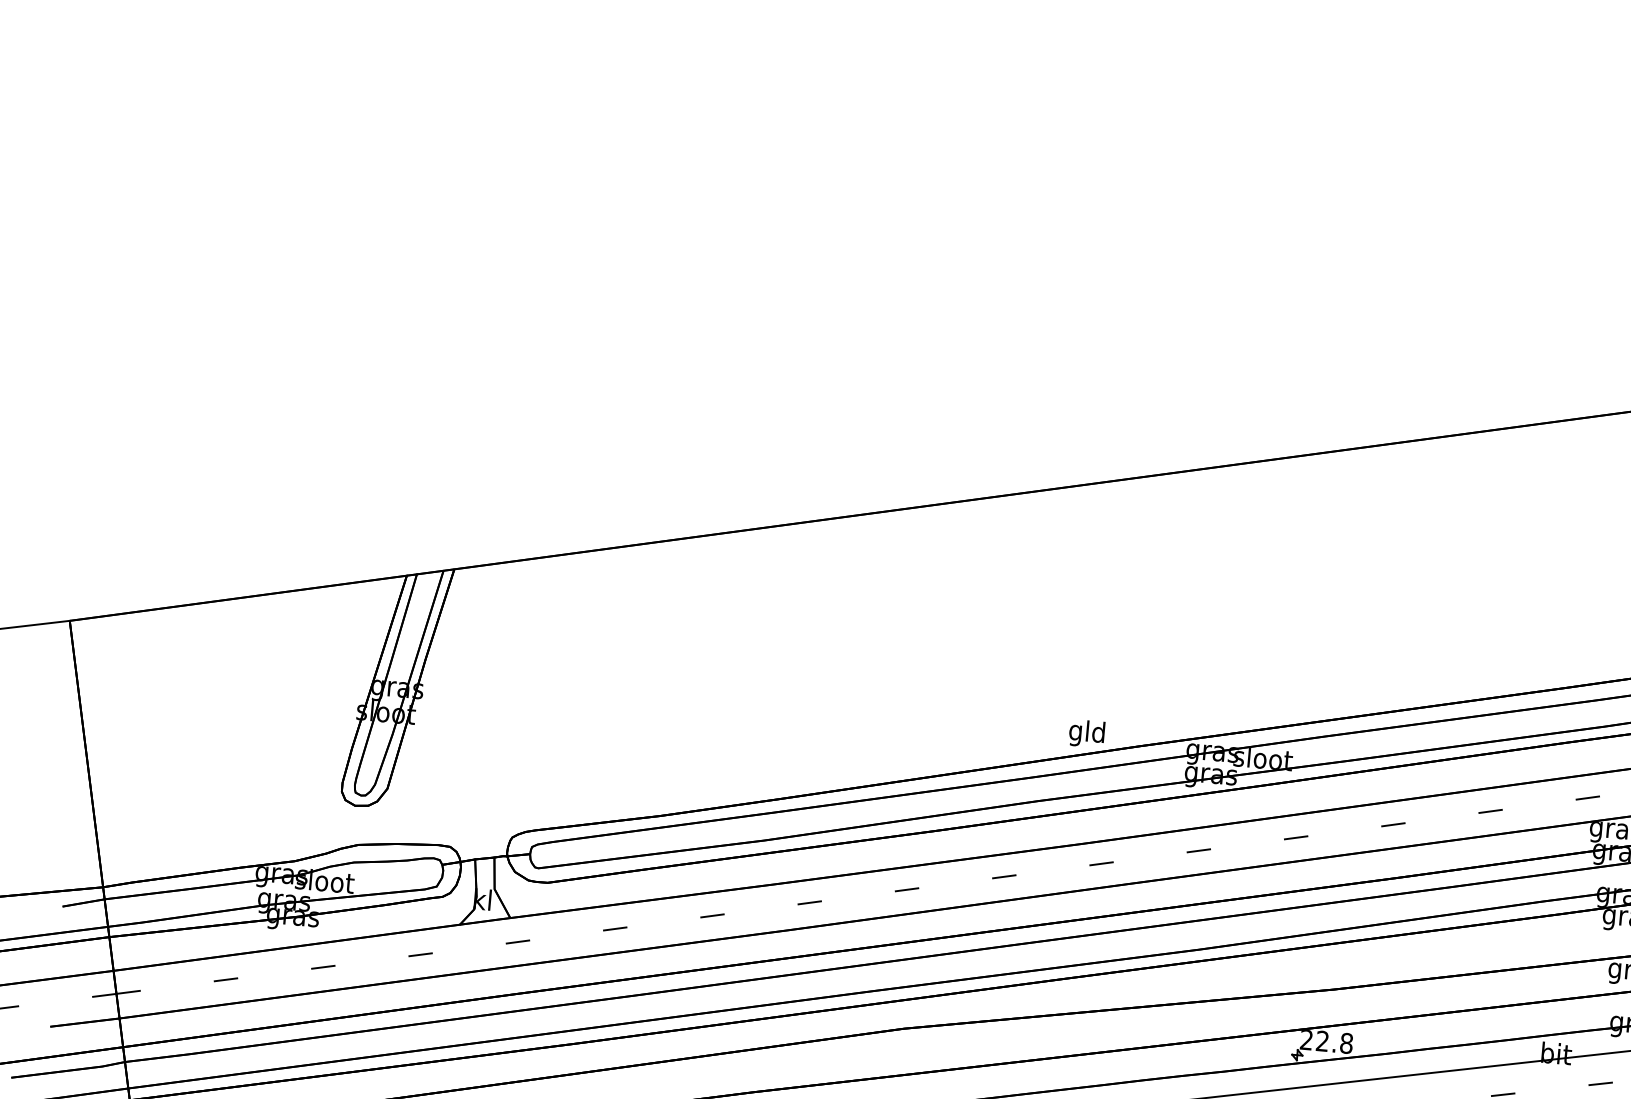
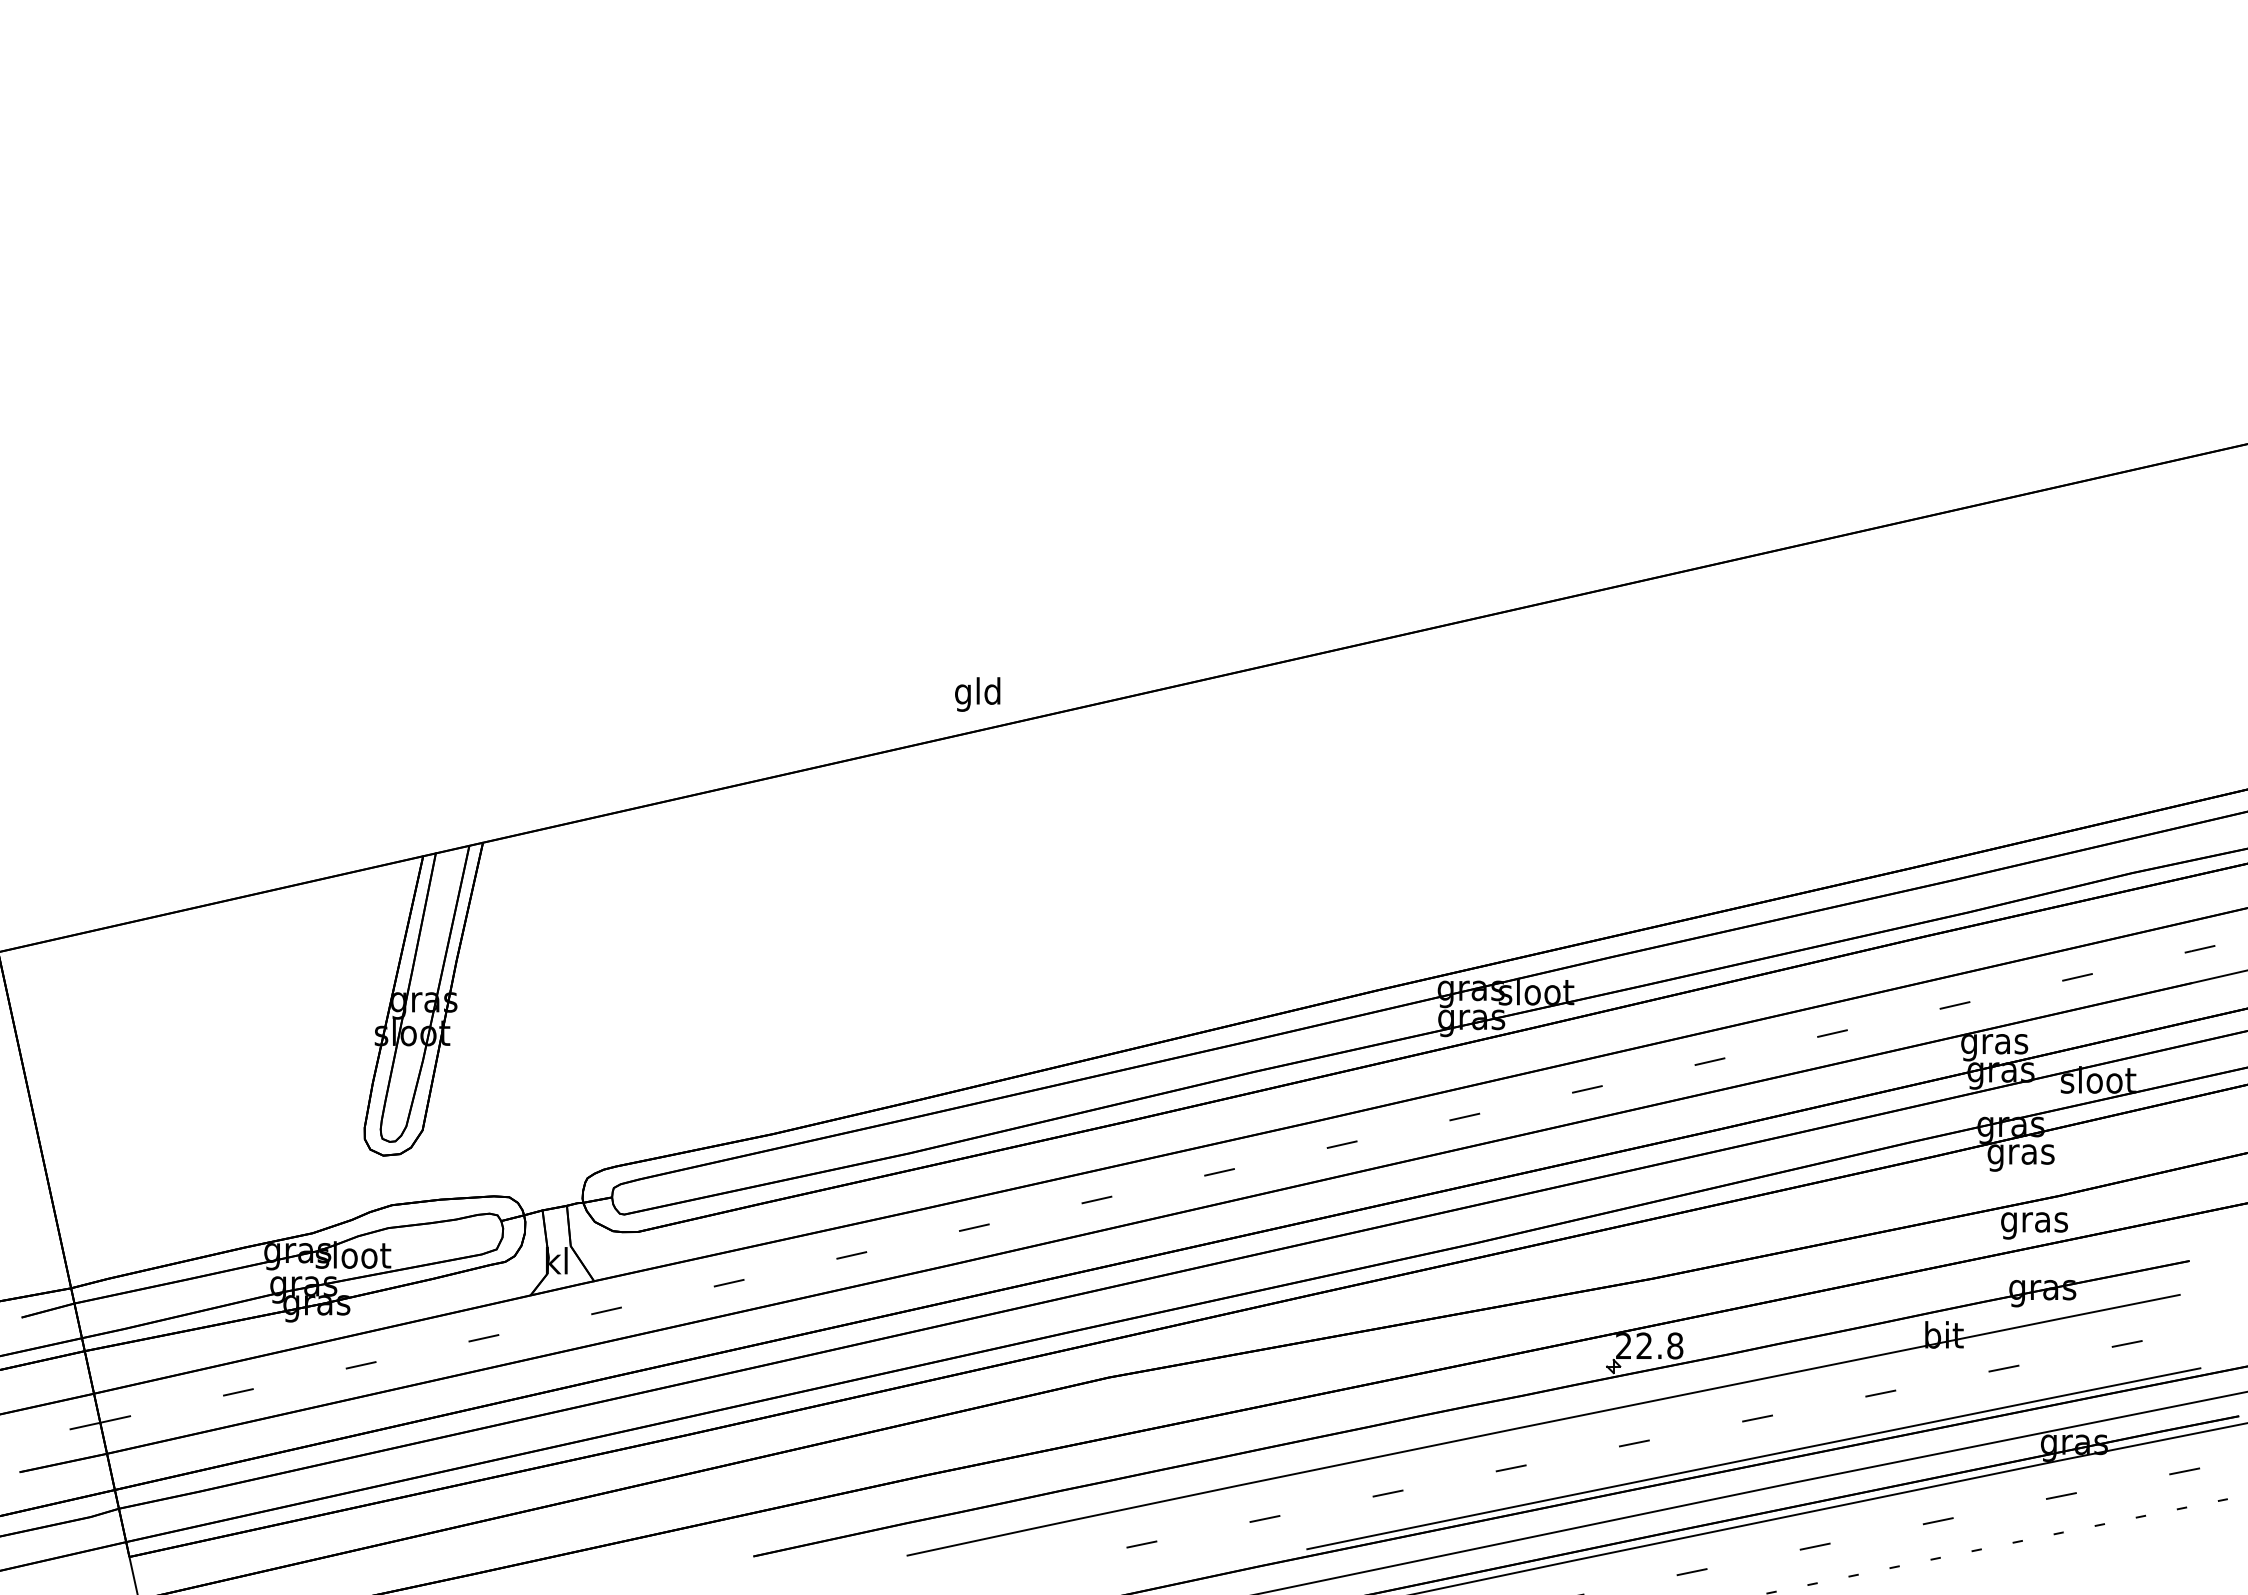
text: (1086, 733) -> (977, 694), moved

